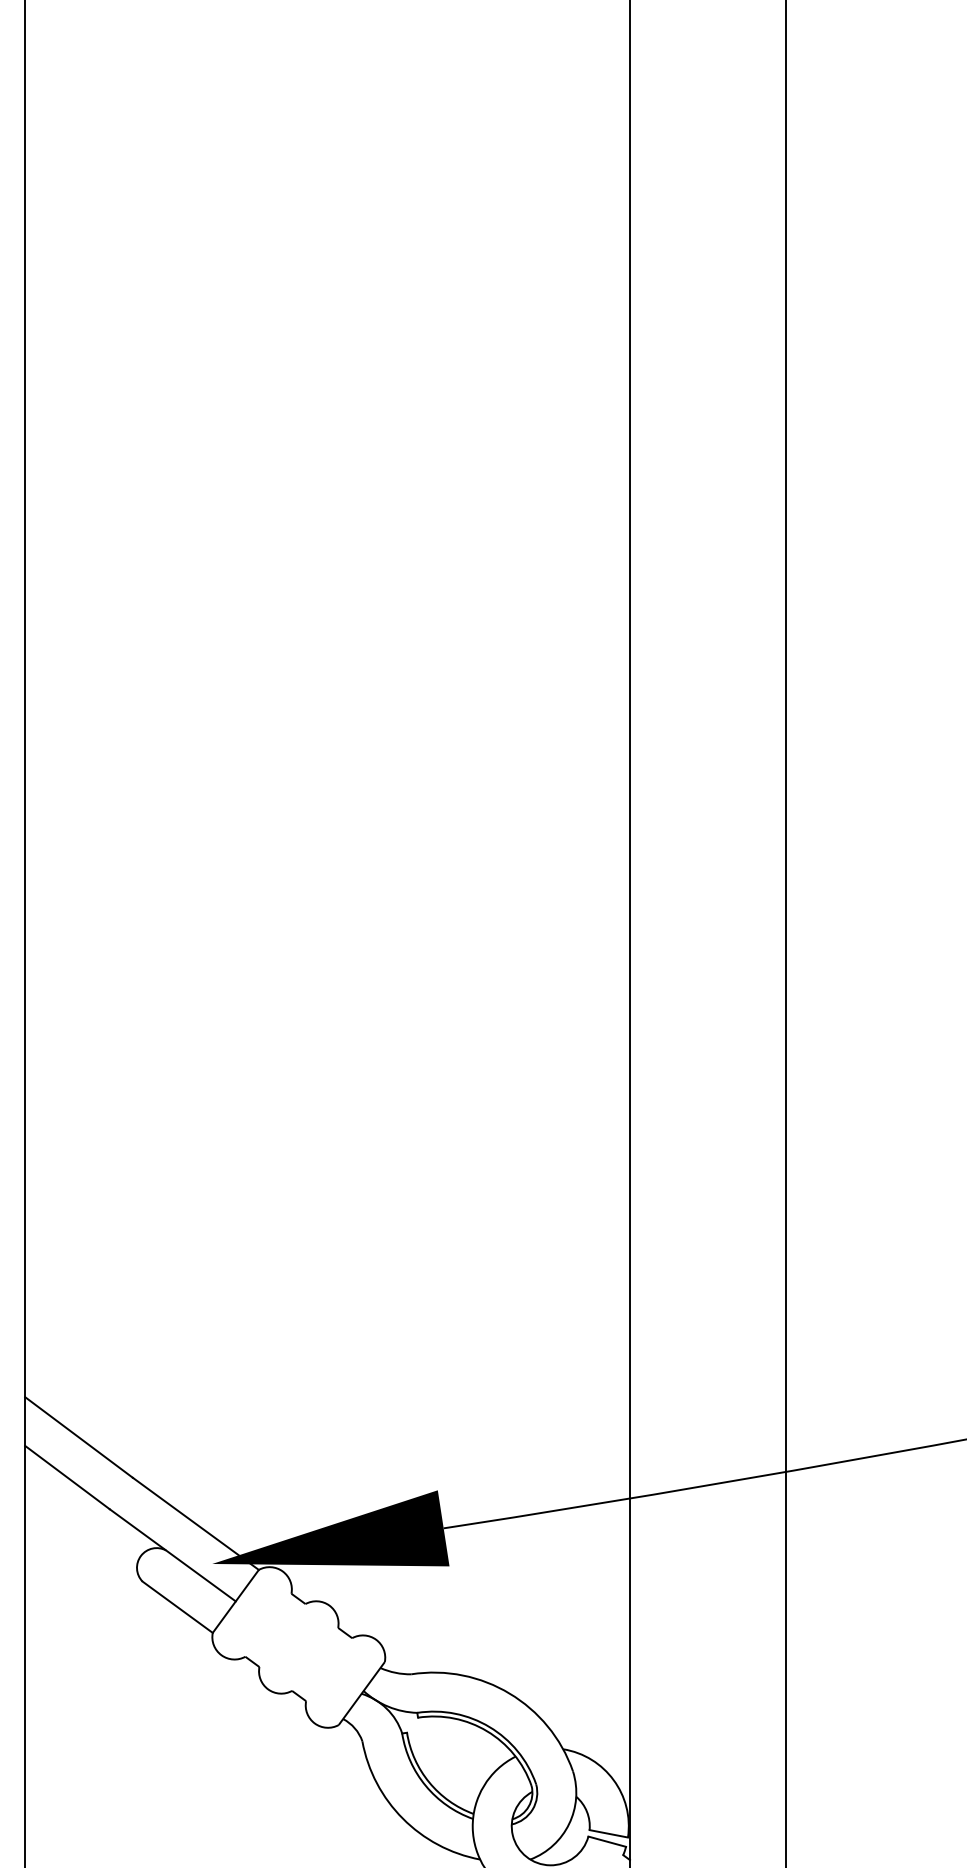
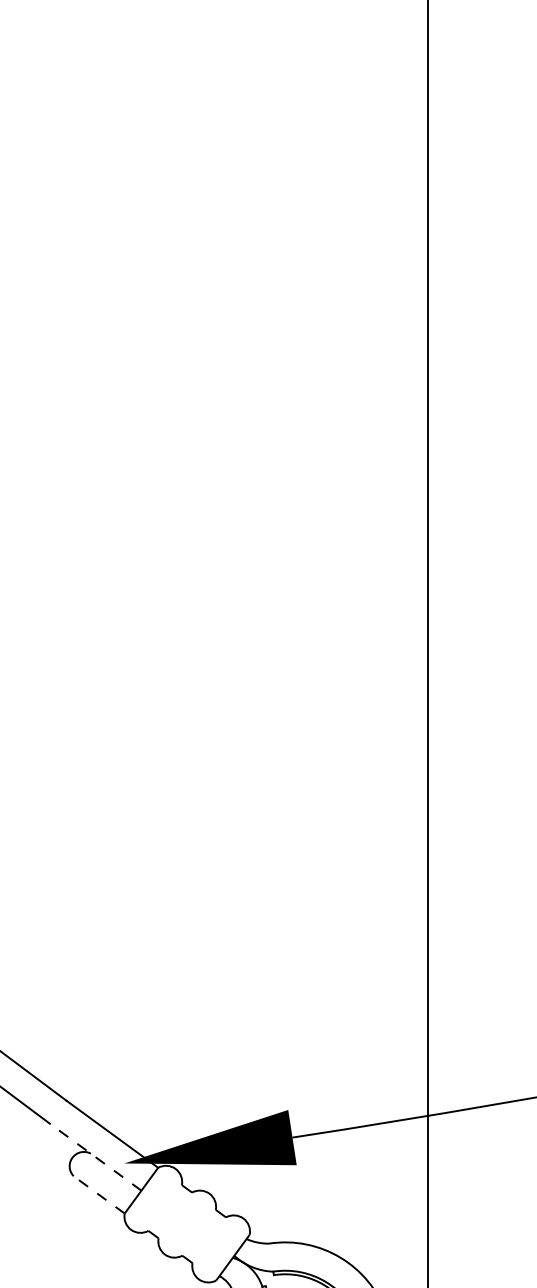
line: (172, 1555) -> (95, 1157), solid -> dashed
line: (177, 1606) -> (99, 1194), solid -> dashed

